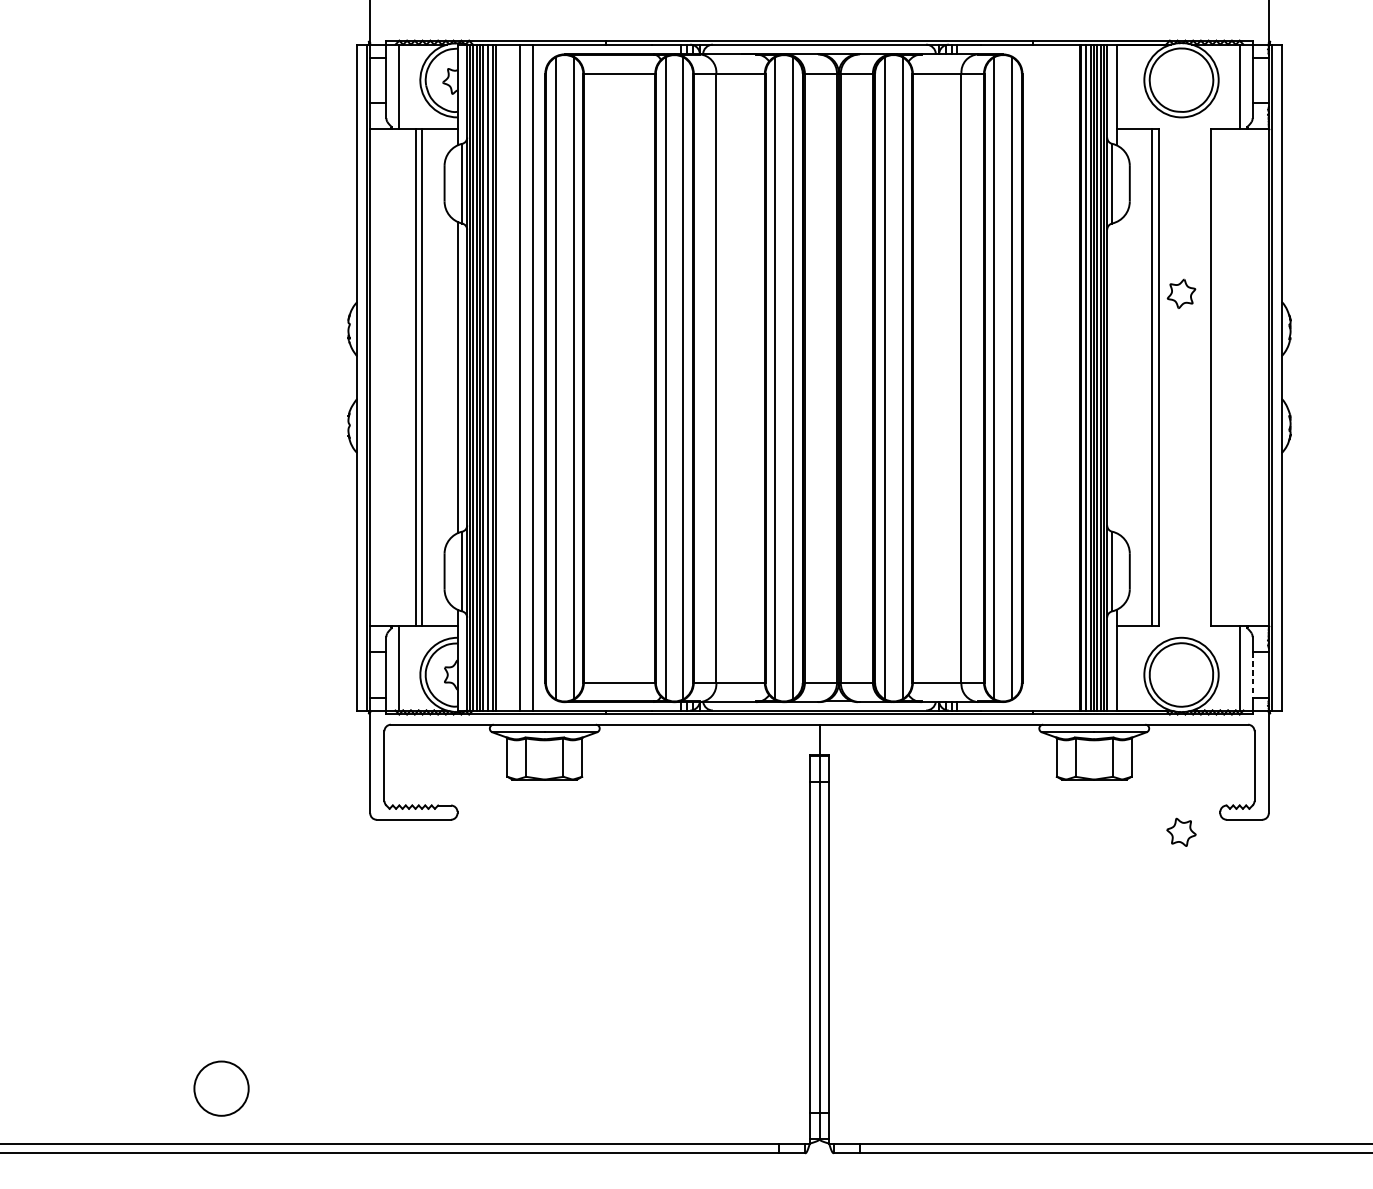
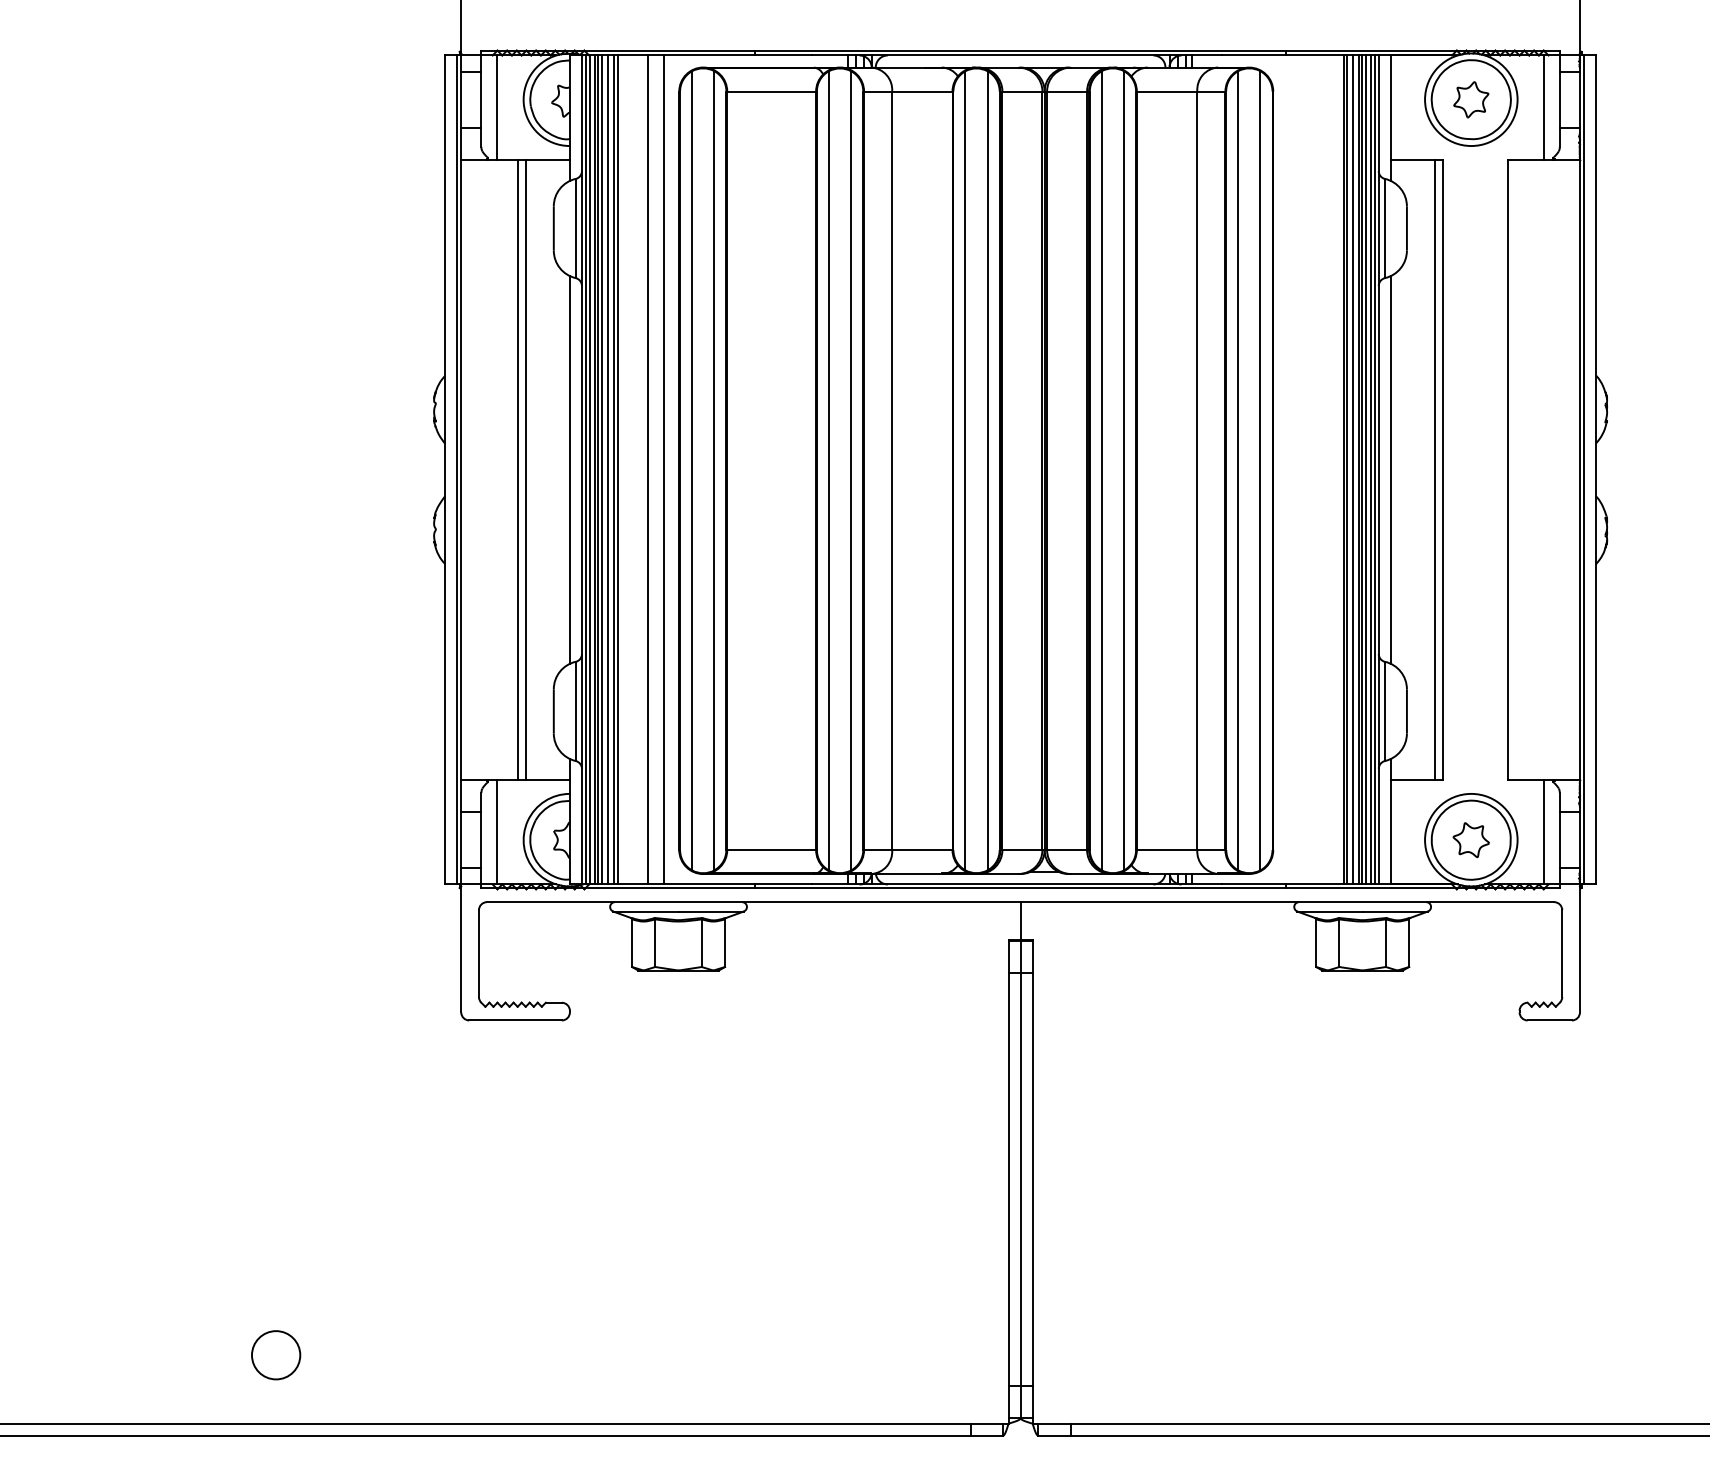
part: (1181, 293) -> (1471, 99), moved
line: (1116, 377) -> (1390, 469), added
line: (1252, 675) -> (1559, 840), dashed -> solid
part: (1180, 832) -> (1470, 840), moved
circle: (221, 1088) -> (276, 1355), size x0.71

